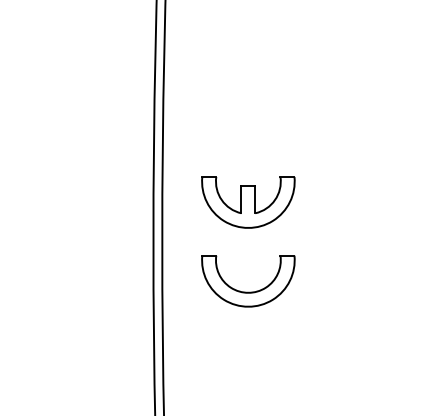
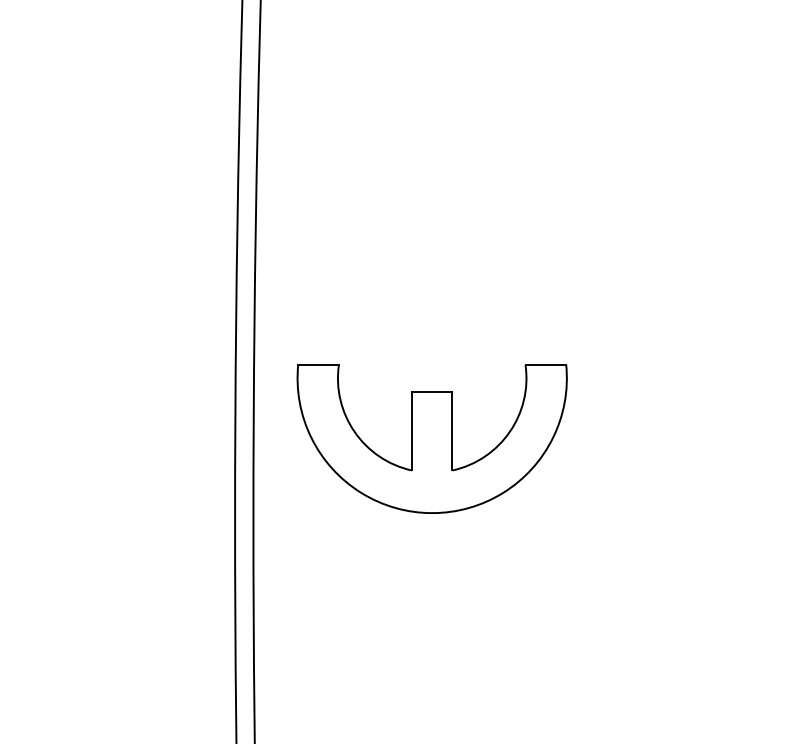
part: (248, 202) -> (432, 439), size x1.4
part: (248, 291) -> (432, 623), removed

